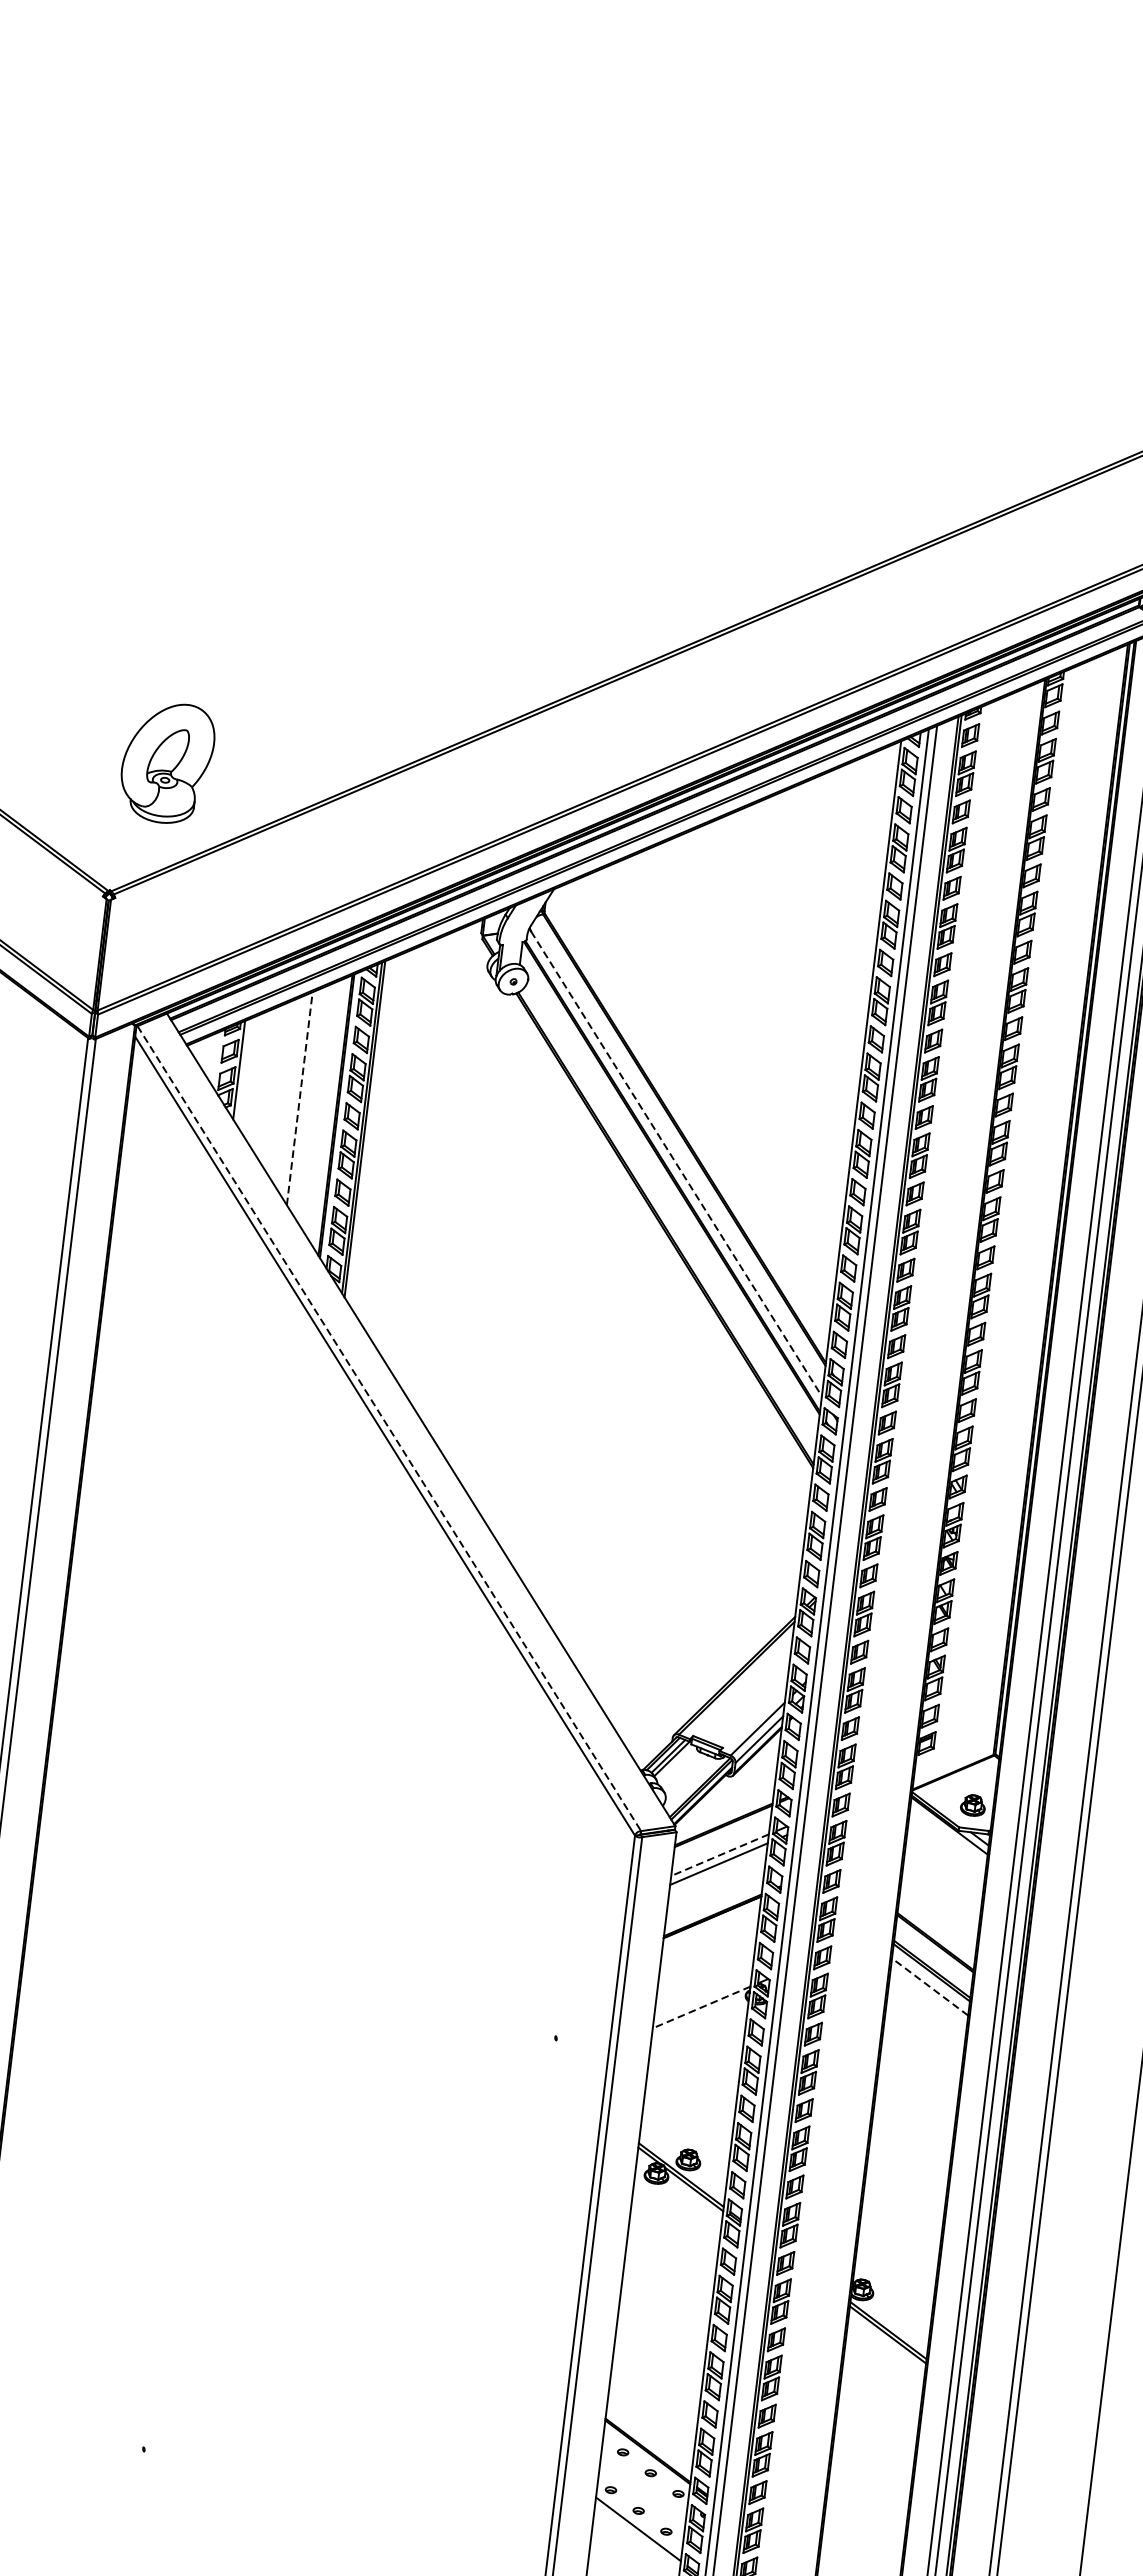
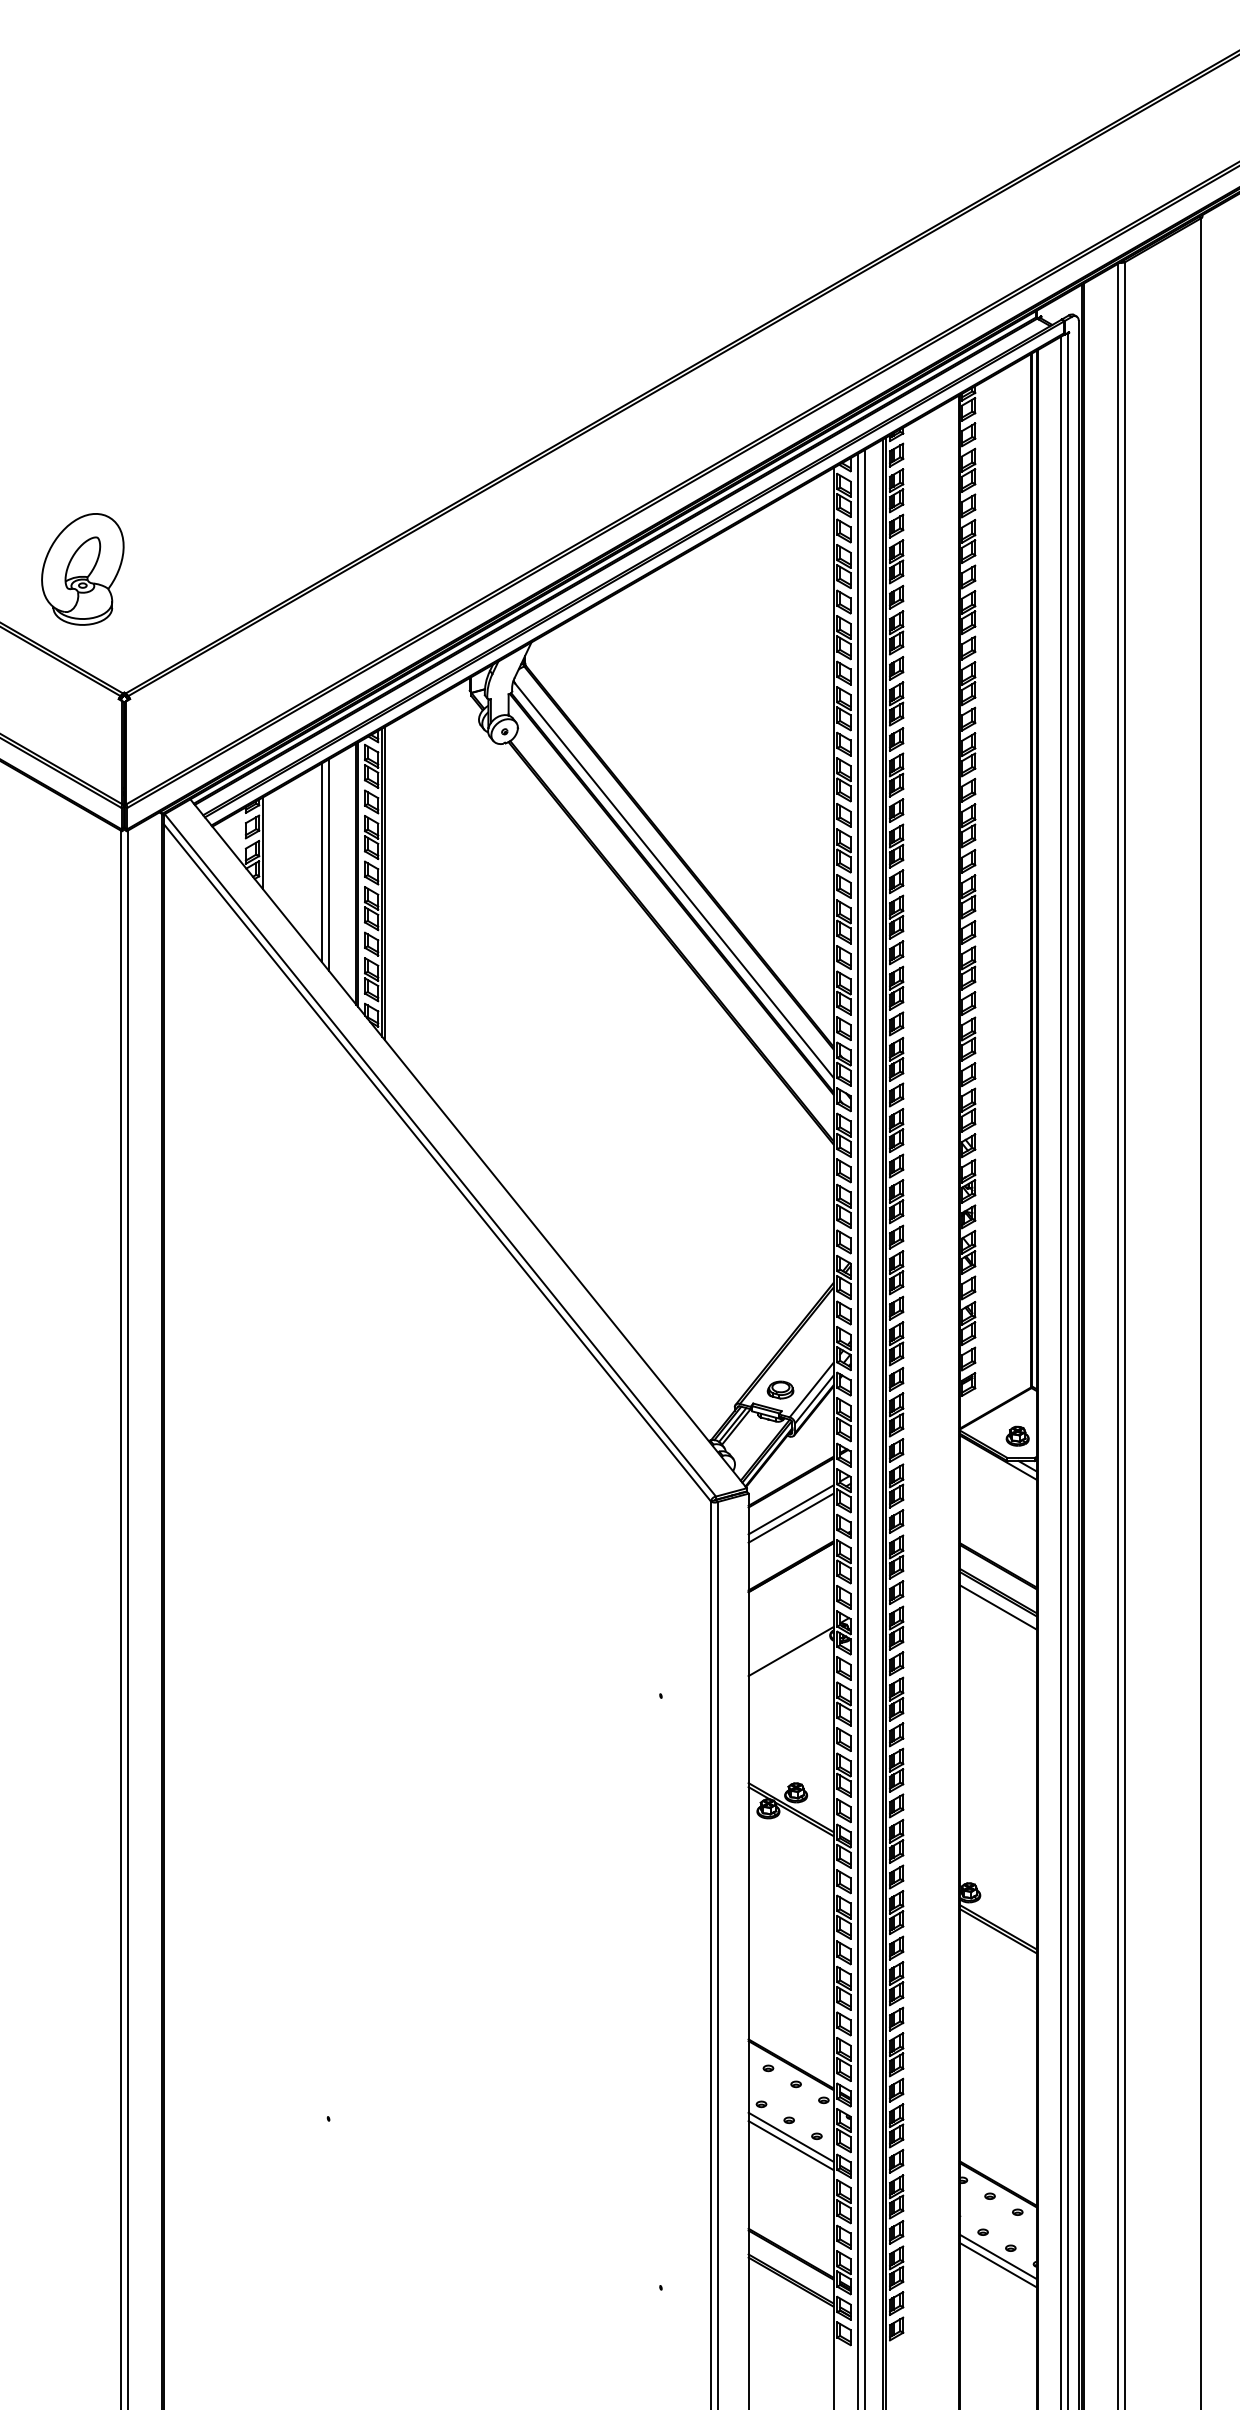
part: (166, 762) -> (82, 569), moved
line: (299, 1098) -> (321, 862), dashed -> solid
line: (306, 1101) -> (328, 864), added
line: (676, 1164) -> (674, 881), dashed -> solid
line: (389, 1428) -> (440, 1155), dashed -> solid
part: (724, 1724) -> (780, 1389), added
line: (719, 1855) -> (790, 1510), dashed -> solid
line: (929, 1986) -> (997, 1607), dashed -> solid
line: (701, 2007) -> (790, 1651), dashed -> solid
line: (636, 2538) -> (790, 2145), added

